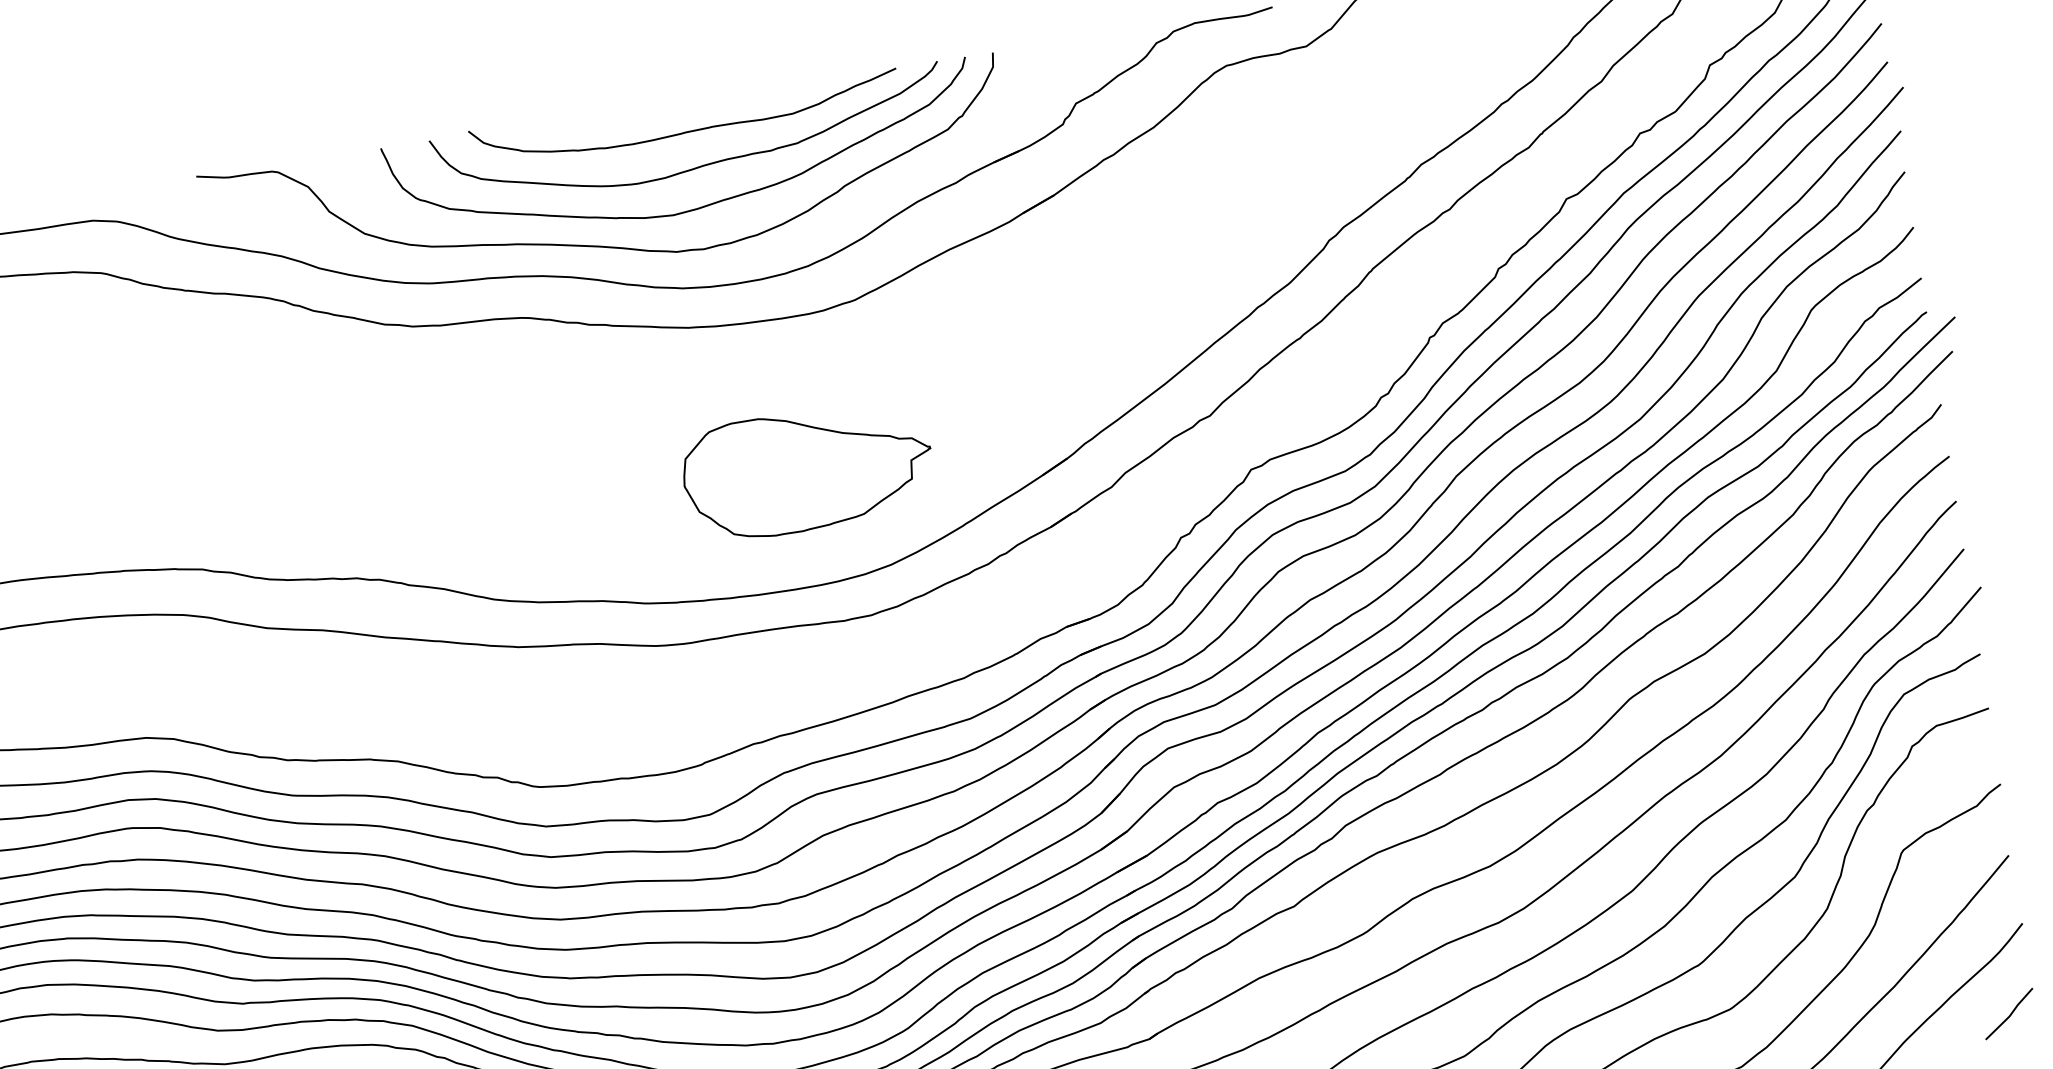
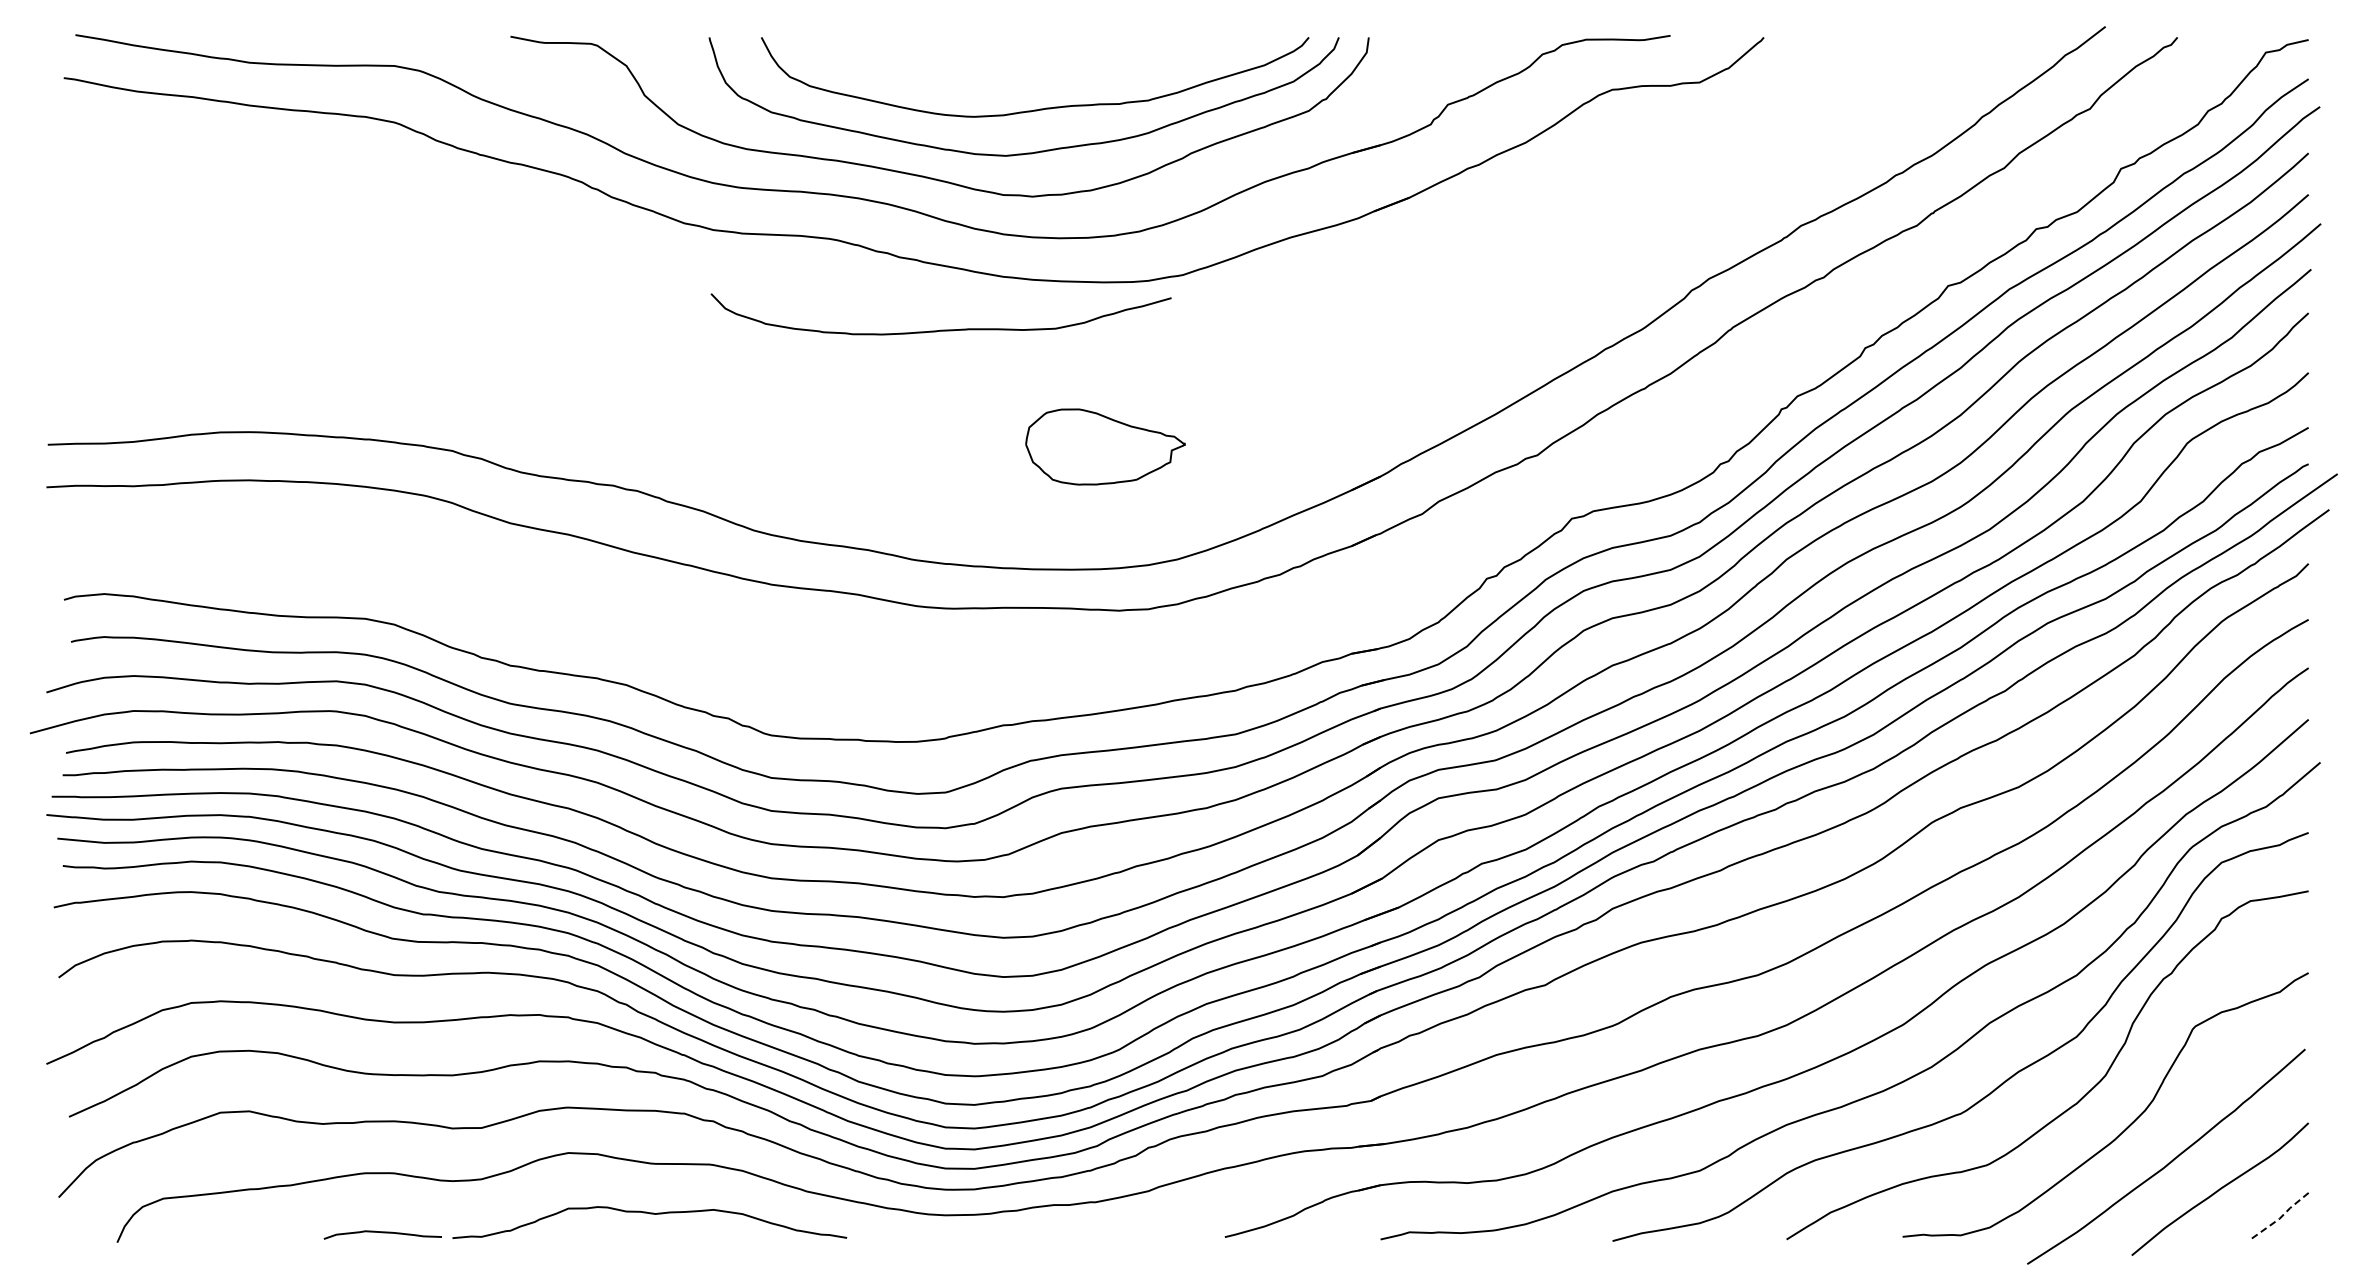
curve: (686, 131) -> (940, 329), moved
part: (807, 470) -> (1105, 446), size x0.6
line: (2010, 1016) -> (2280, 1218), solid -> dashed

